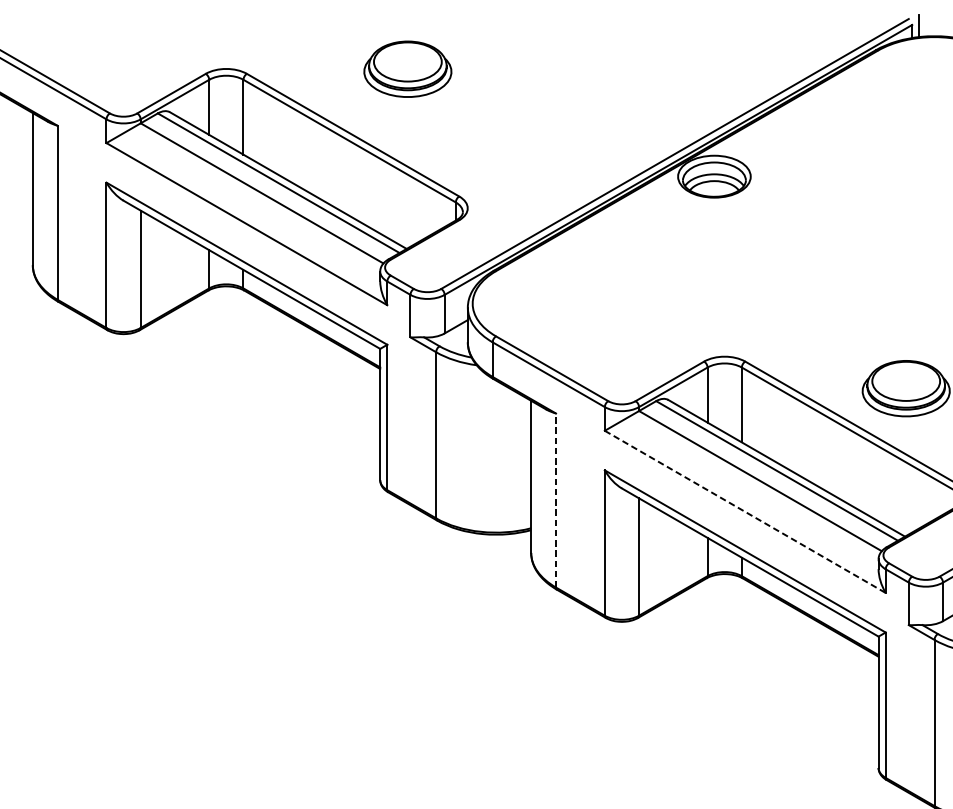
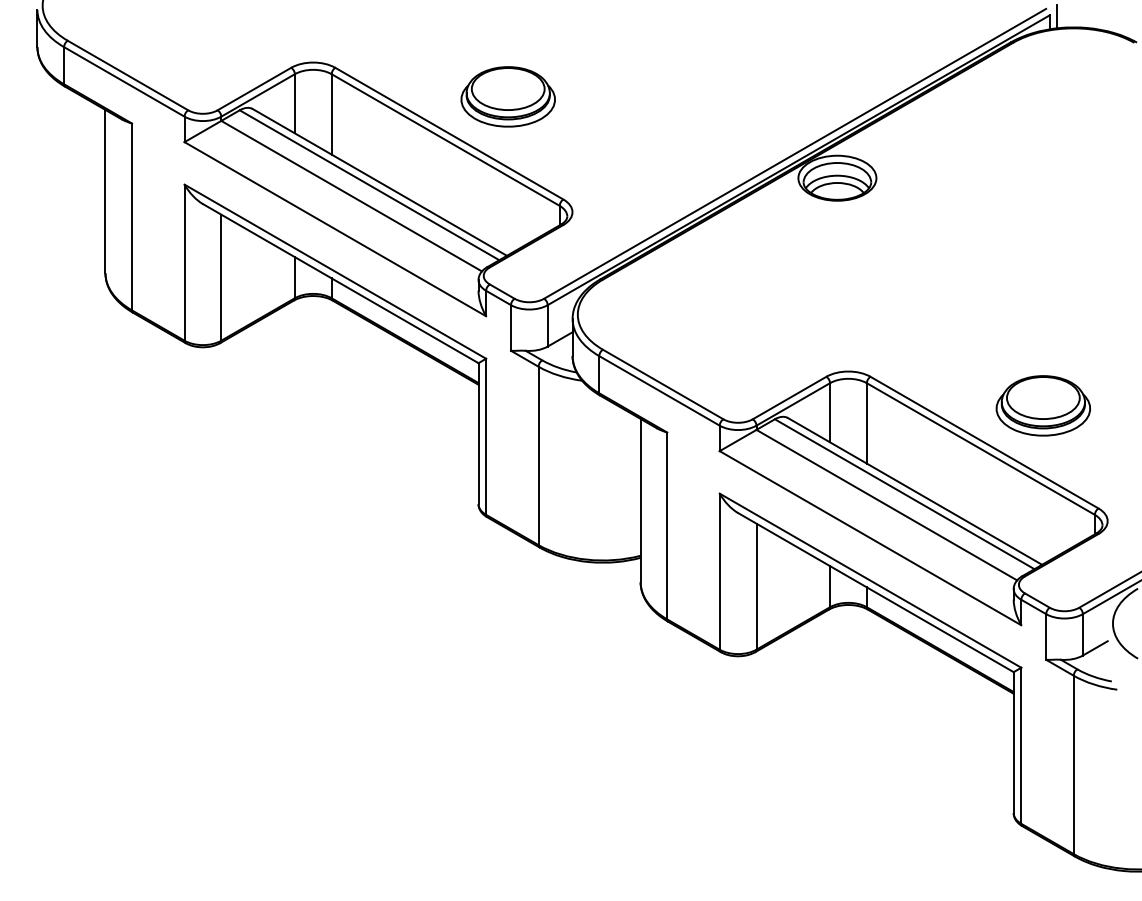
part: (407, 68) -> (507, 96), moved
line: (556, 500) -> (667, 525), dashed -> solid
line: (745, 512) -> (870, 538), dashed -> solid

